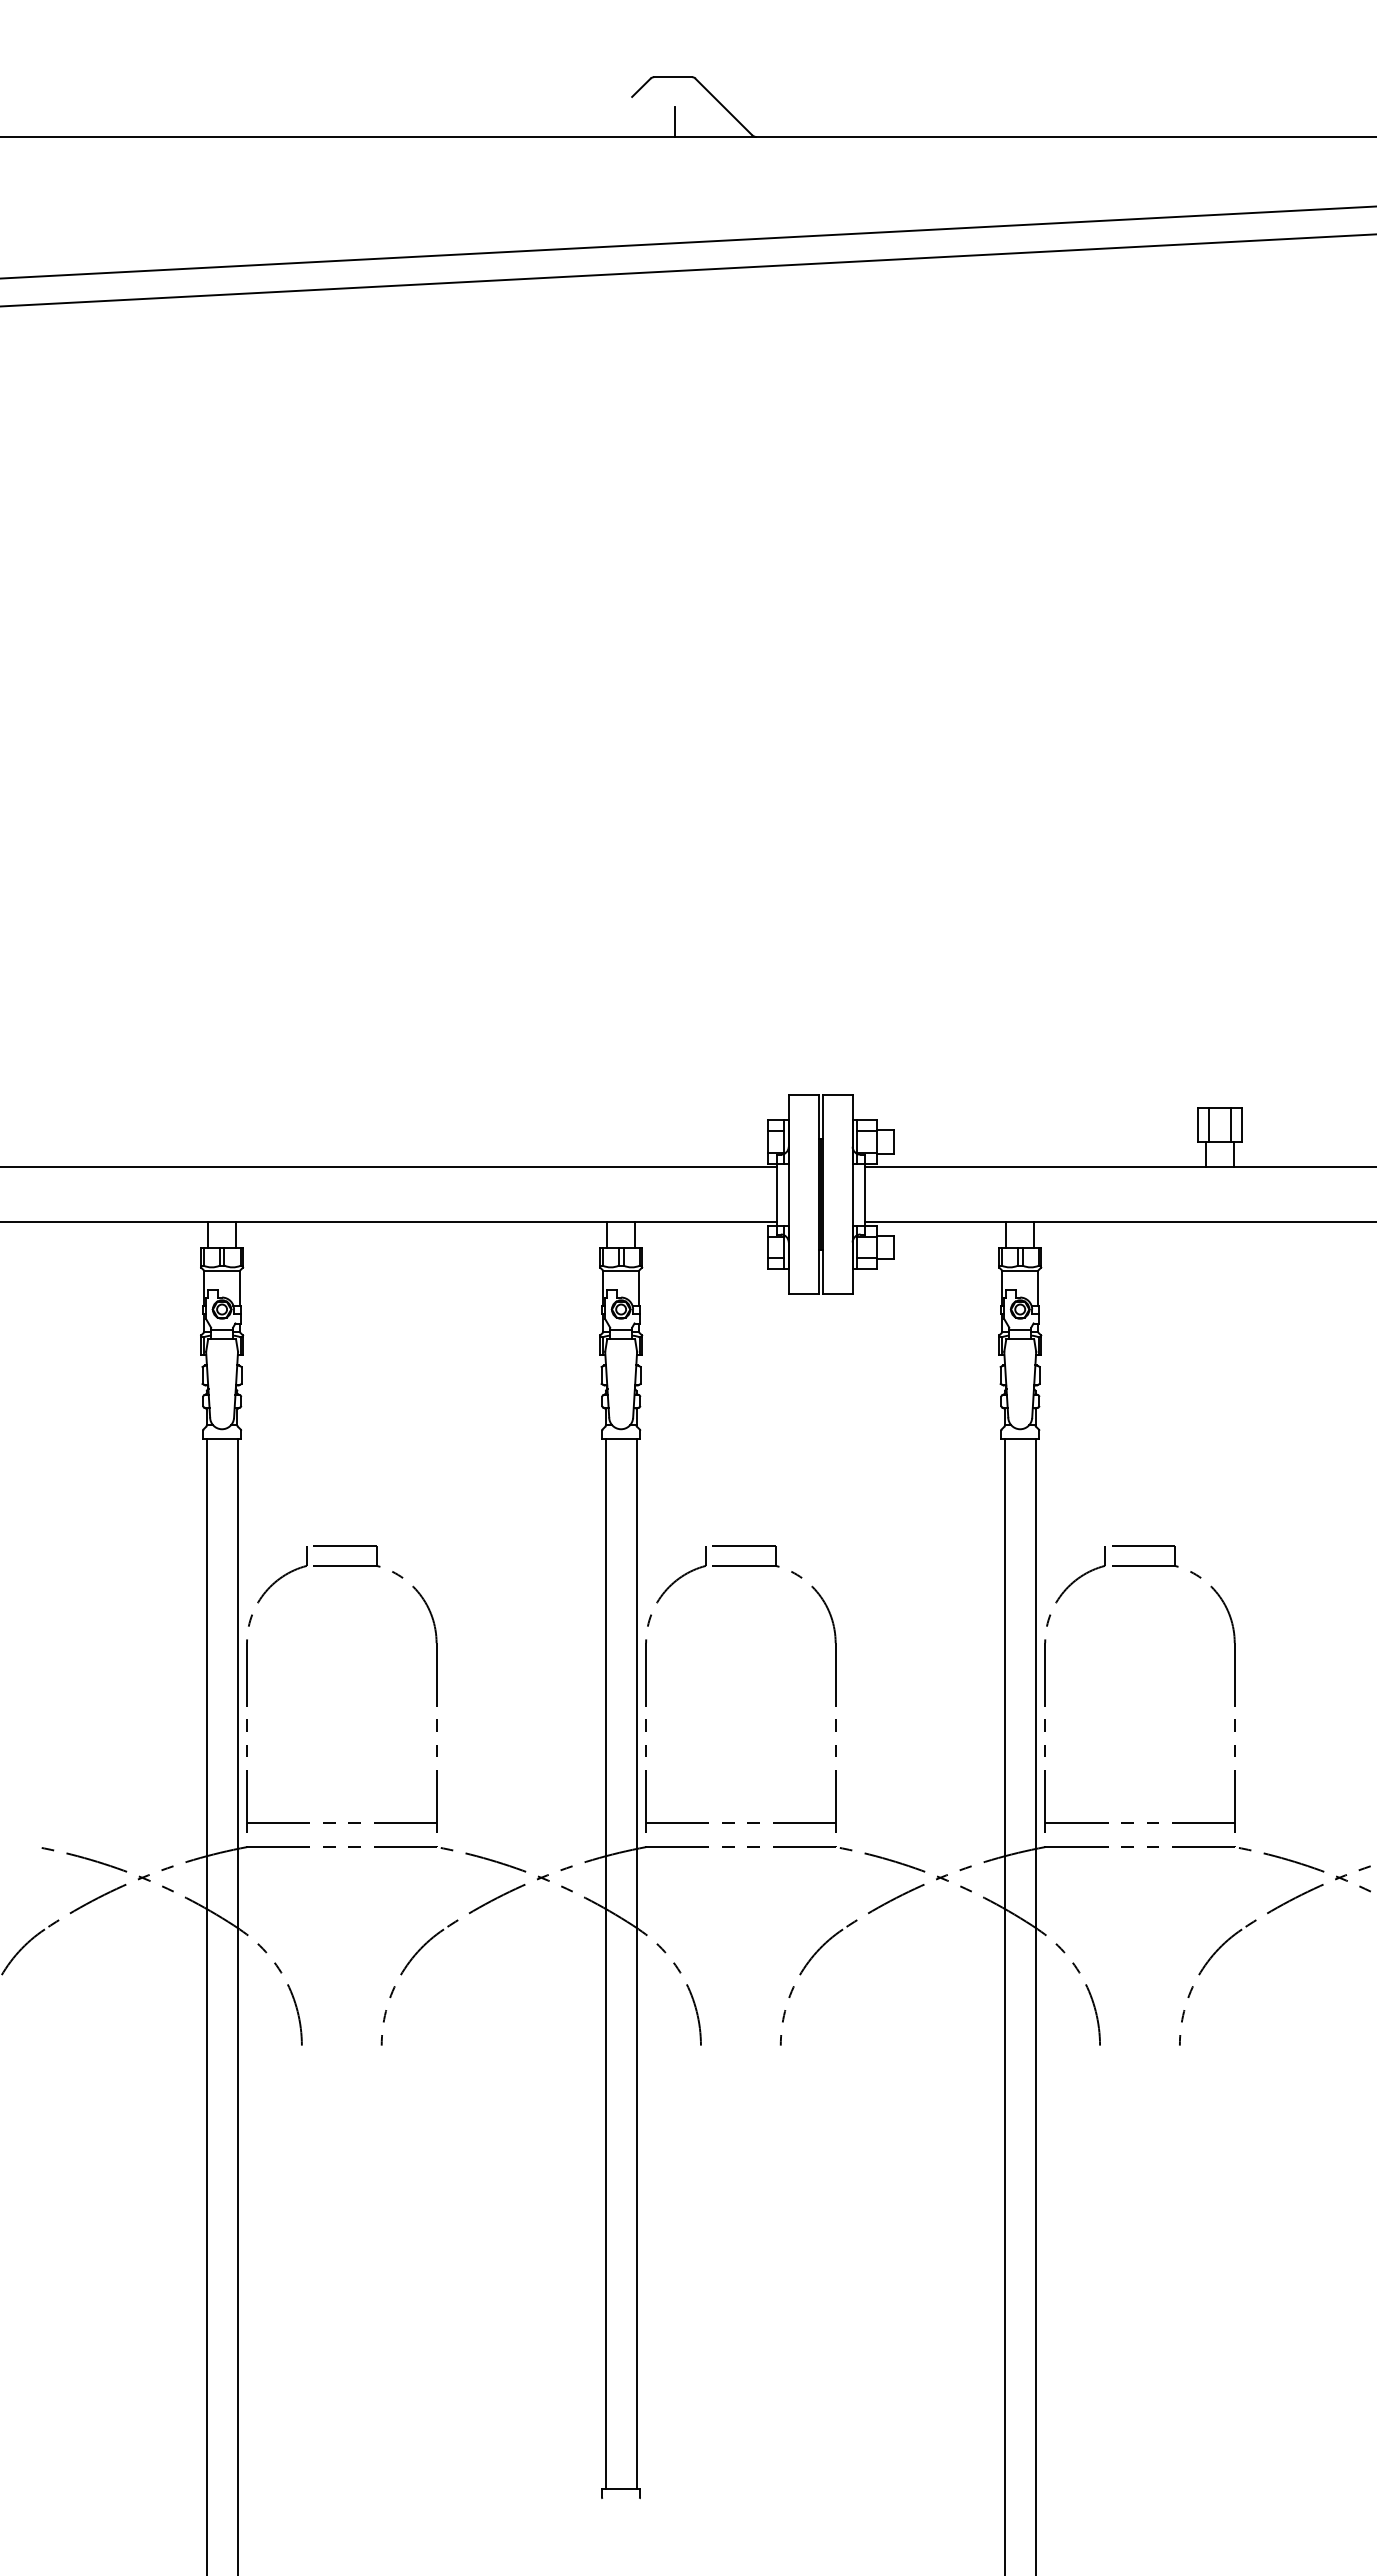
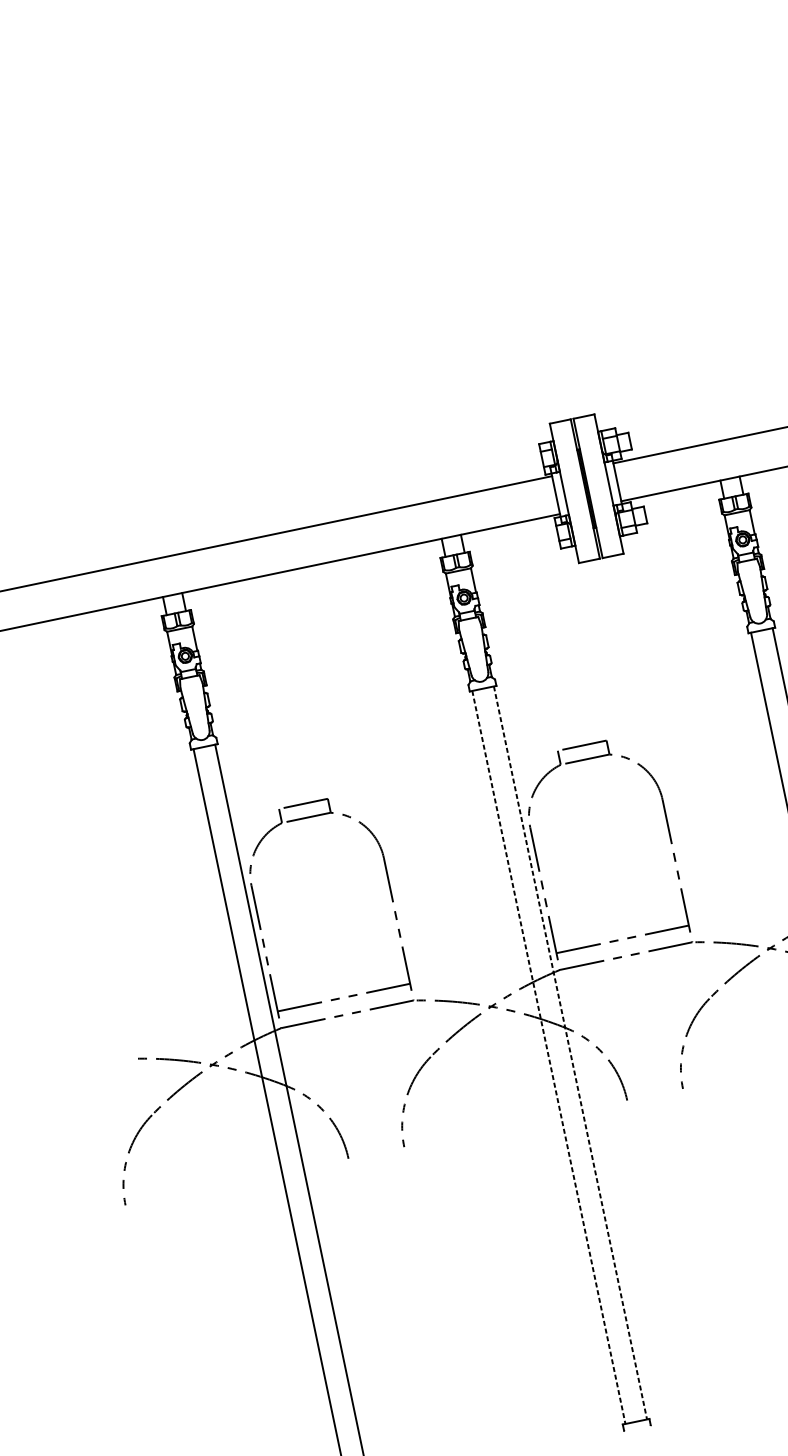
line: (605, 1964) -> (548, 1057), solid -> dashed
line: (636, 1964) -> (570, 1053), solid -> dashed

